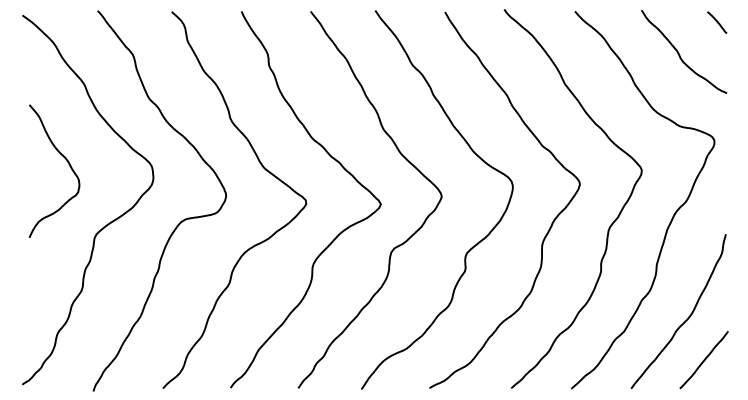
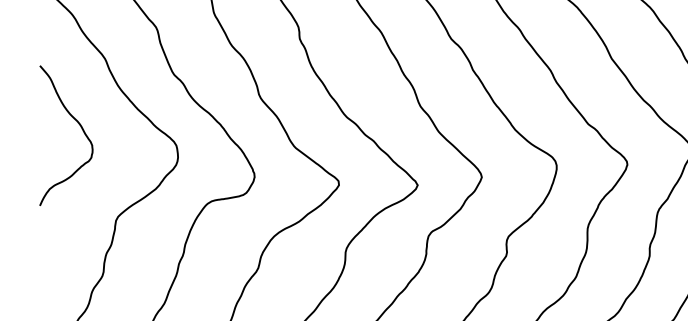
curve: (66, 161) -> (79, 125), moved

